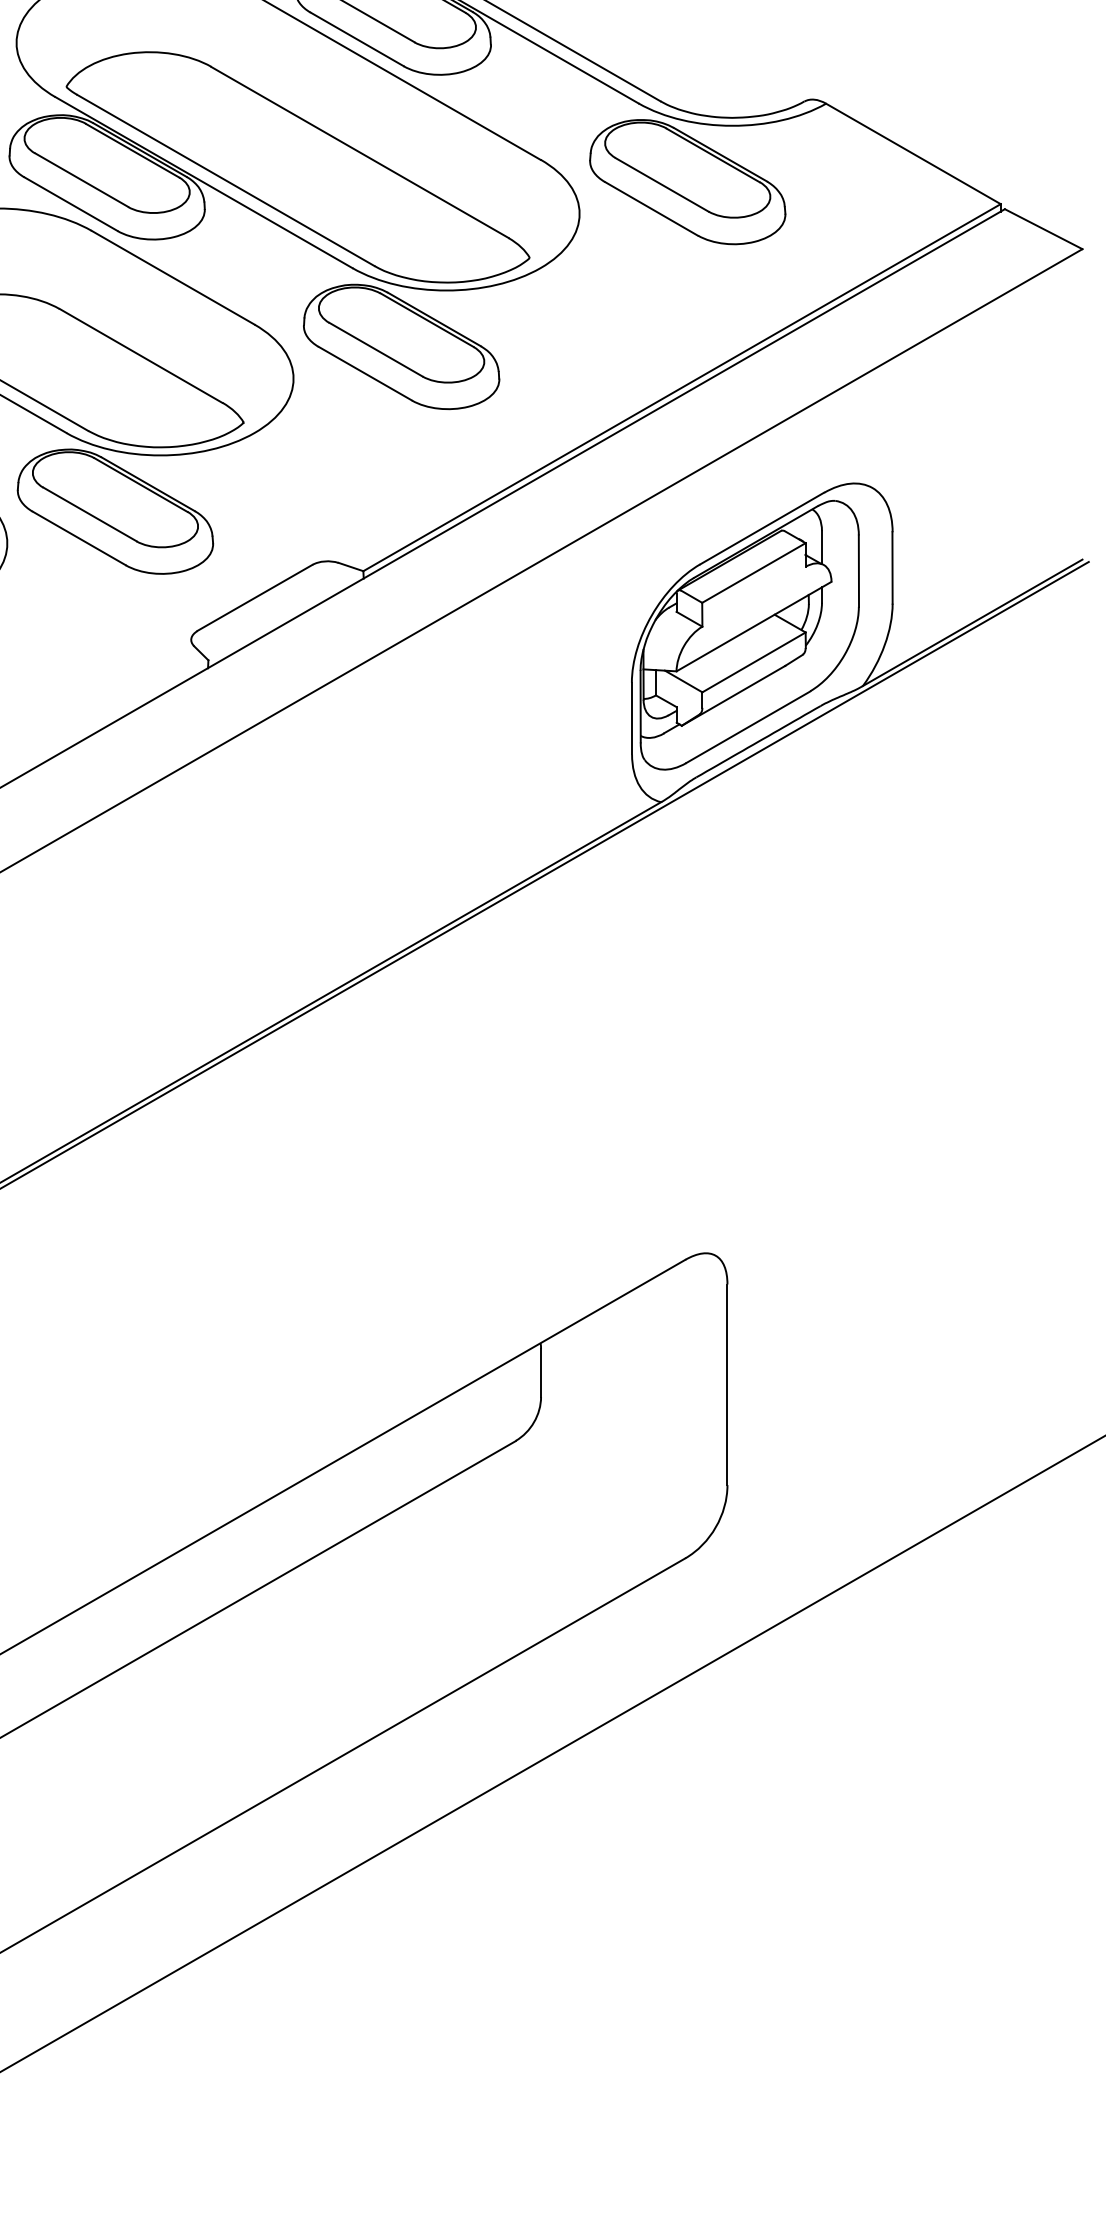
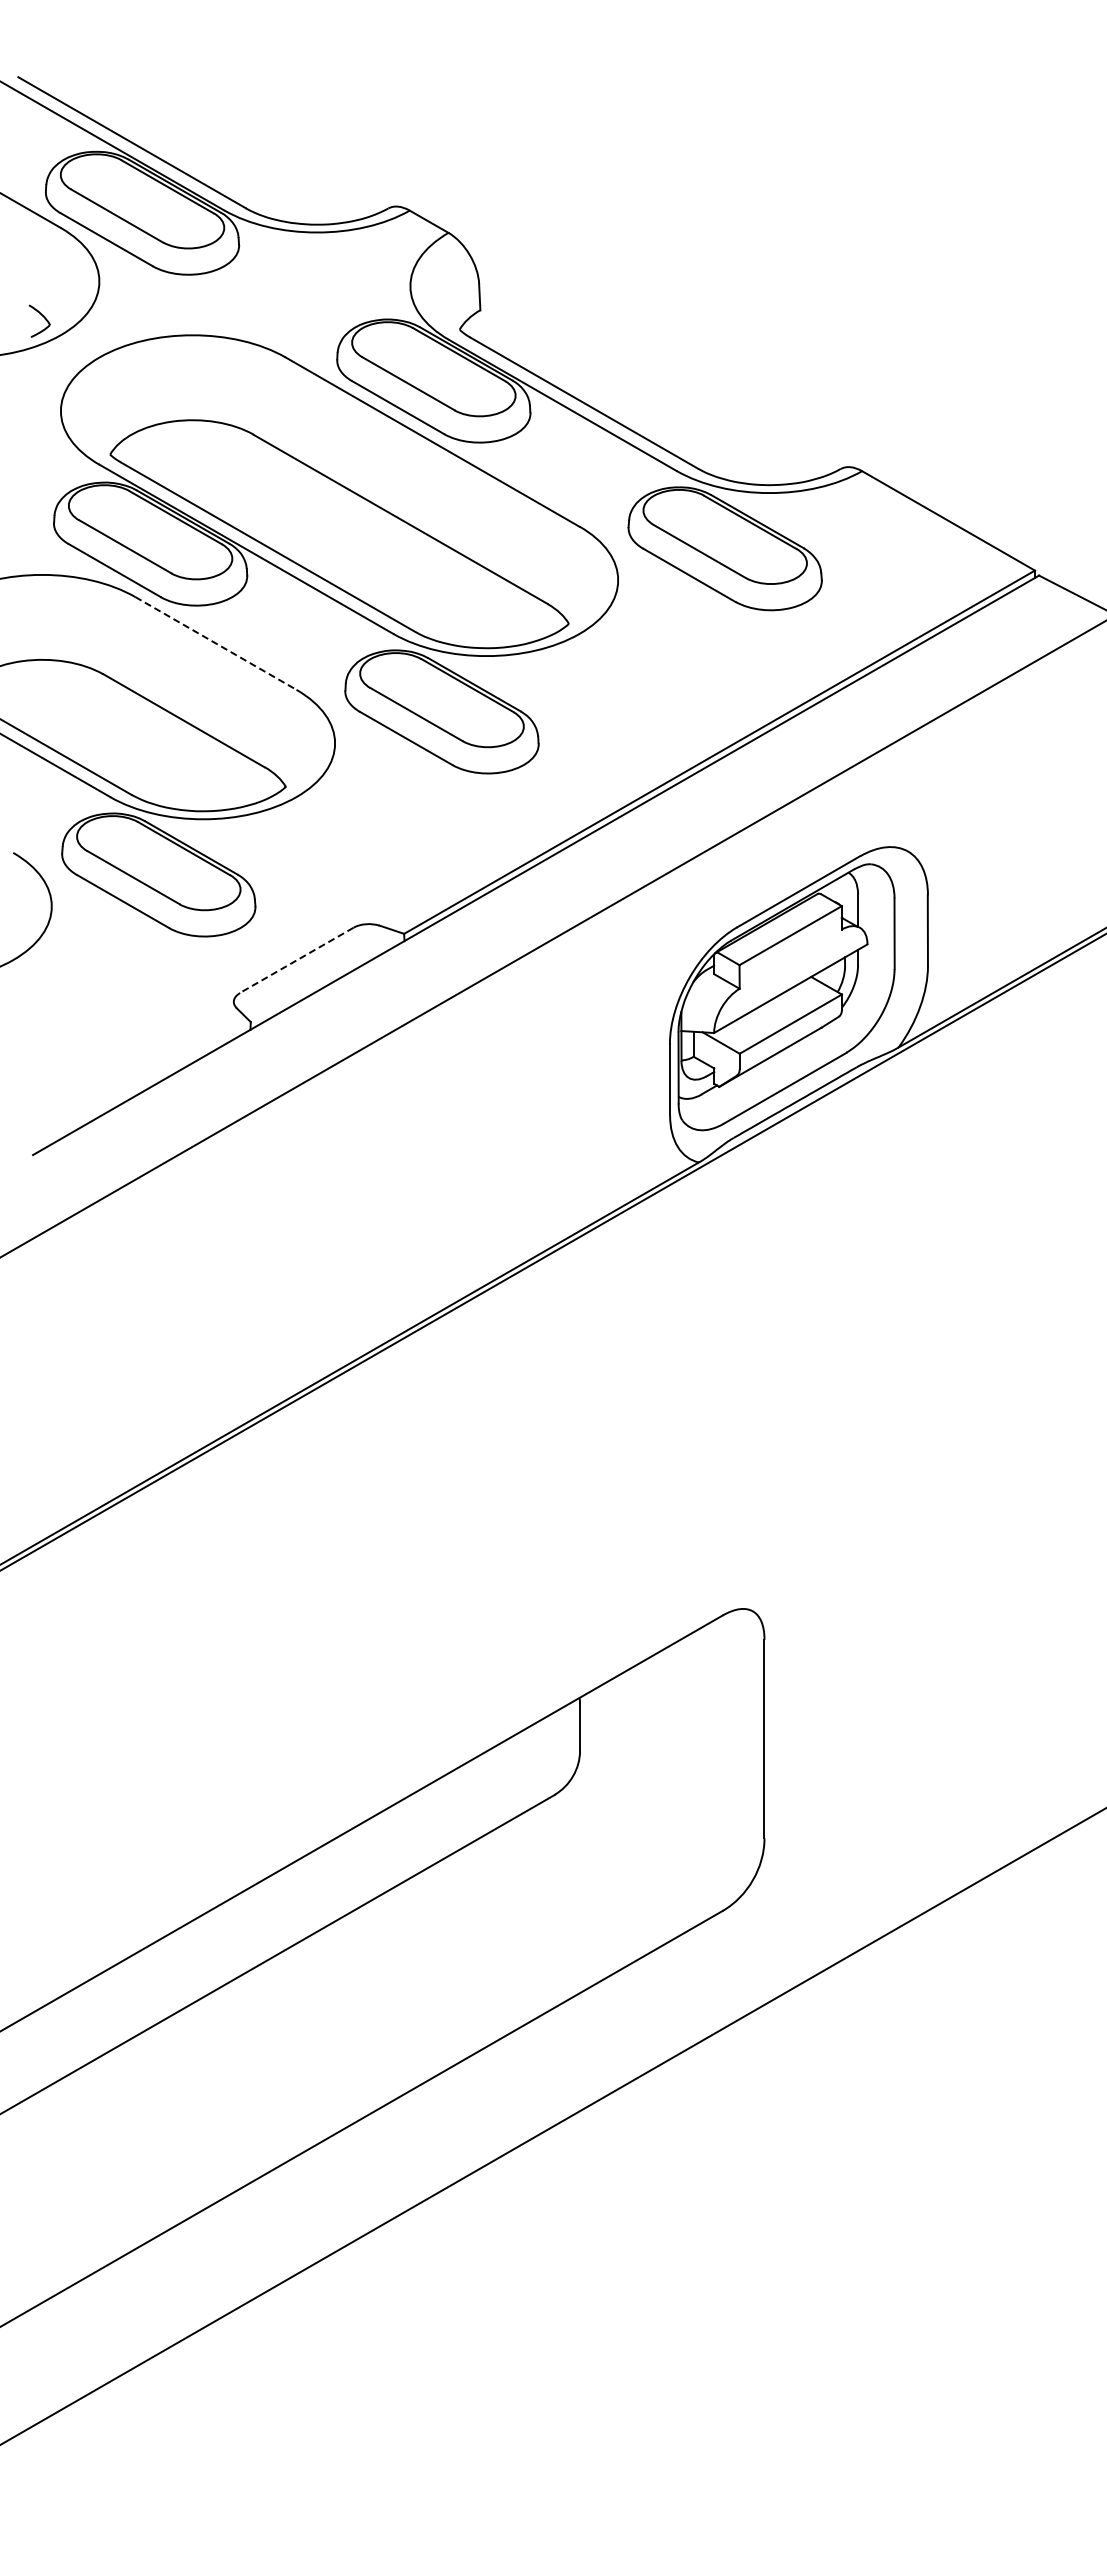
line: (172, 277) -> (215, 643), solid -> dashed
line: (254, 598) -> (296, 960), solid -> dashed

